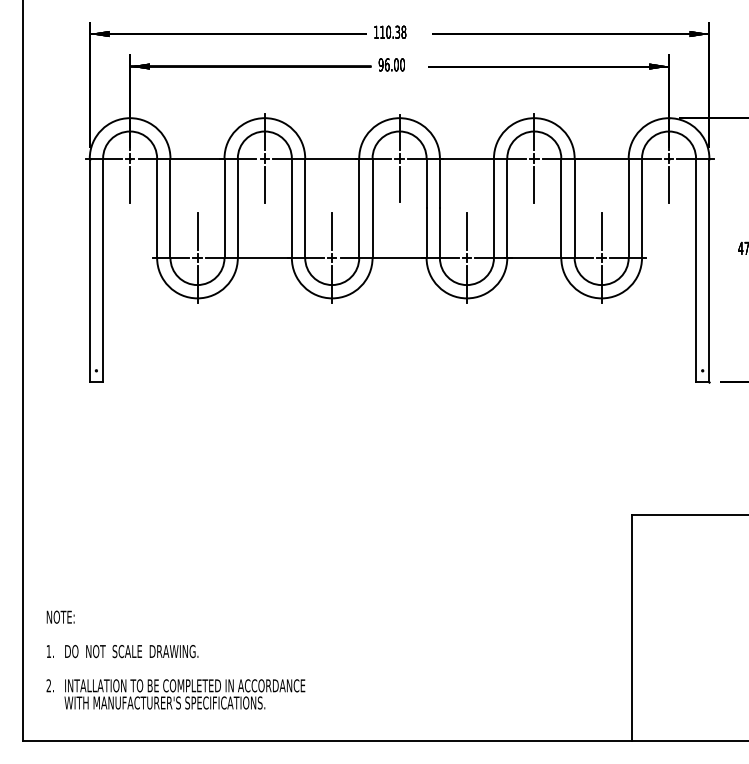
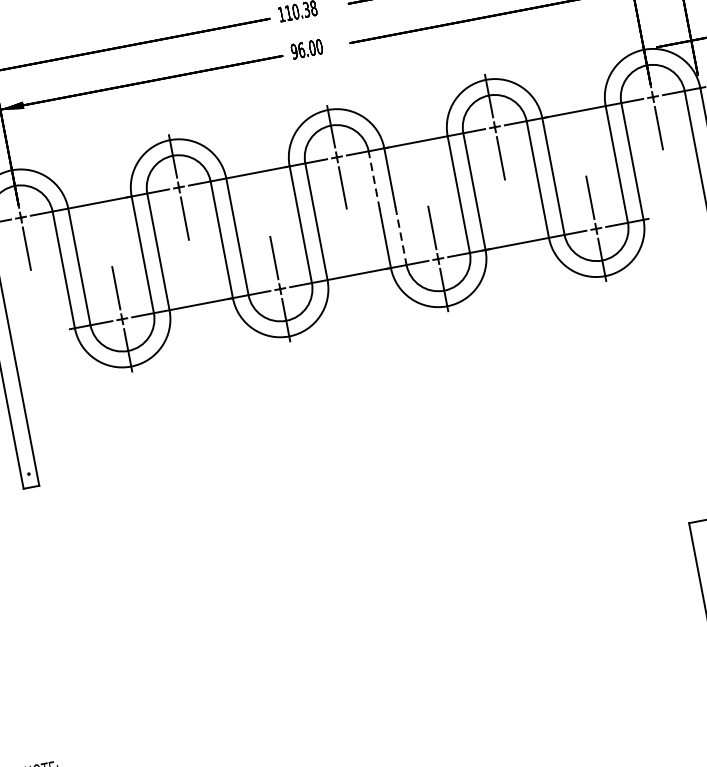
line: (426, 183) -> (374, 180), solid -> dashed
line: (439, 233) -> (400, 236), solid -> dashed

